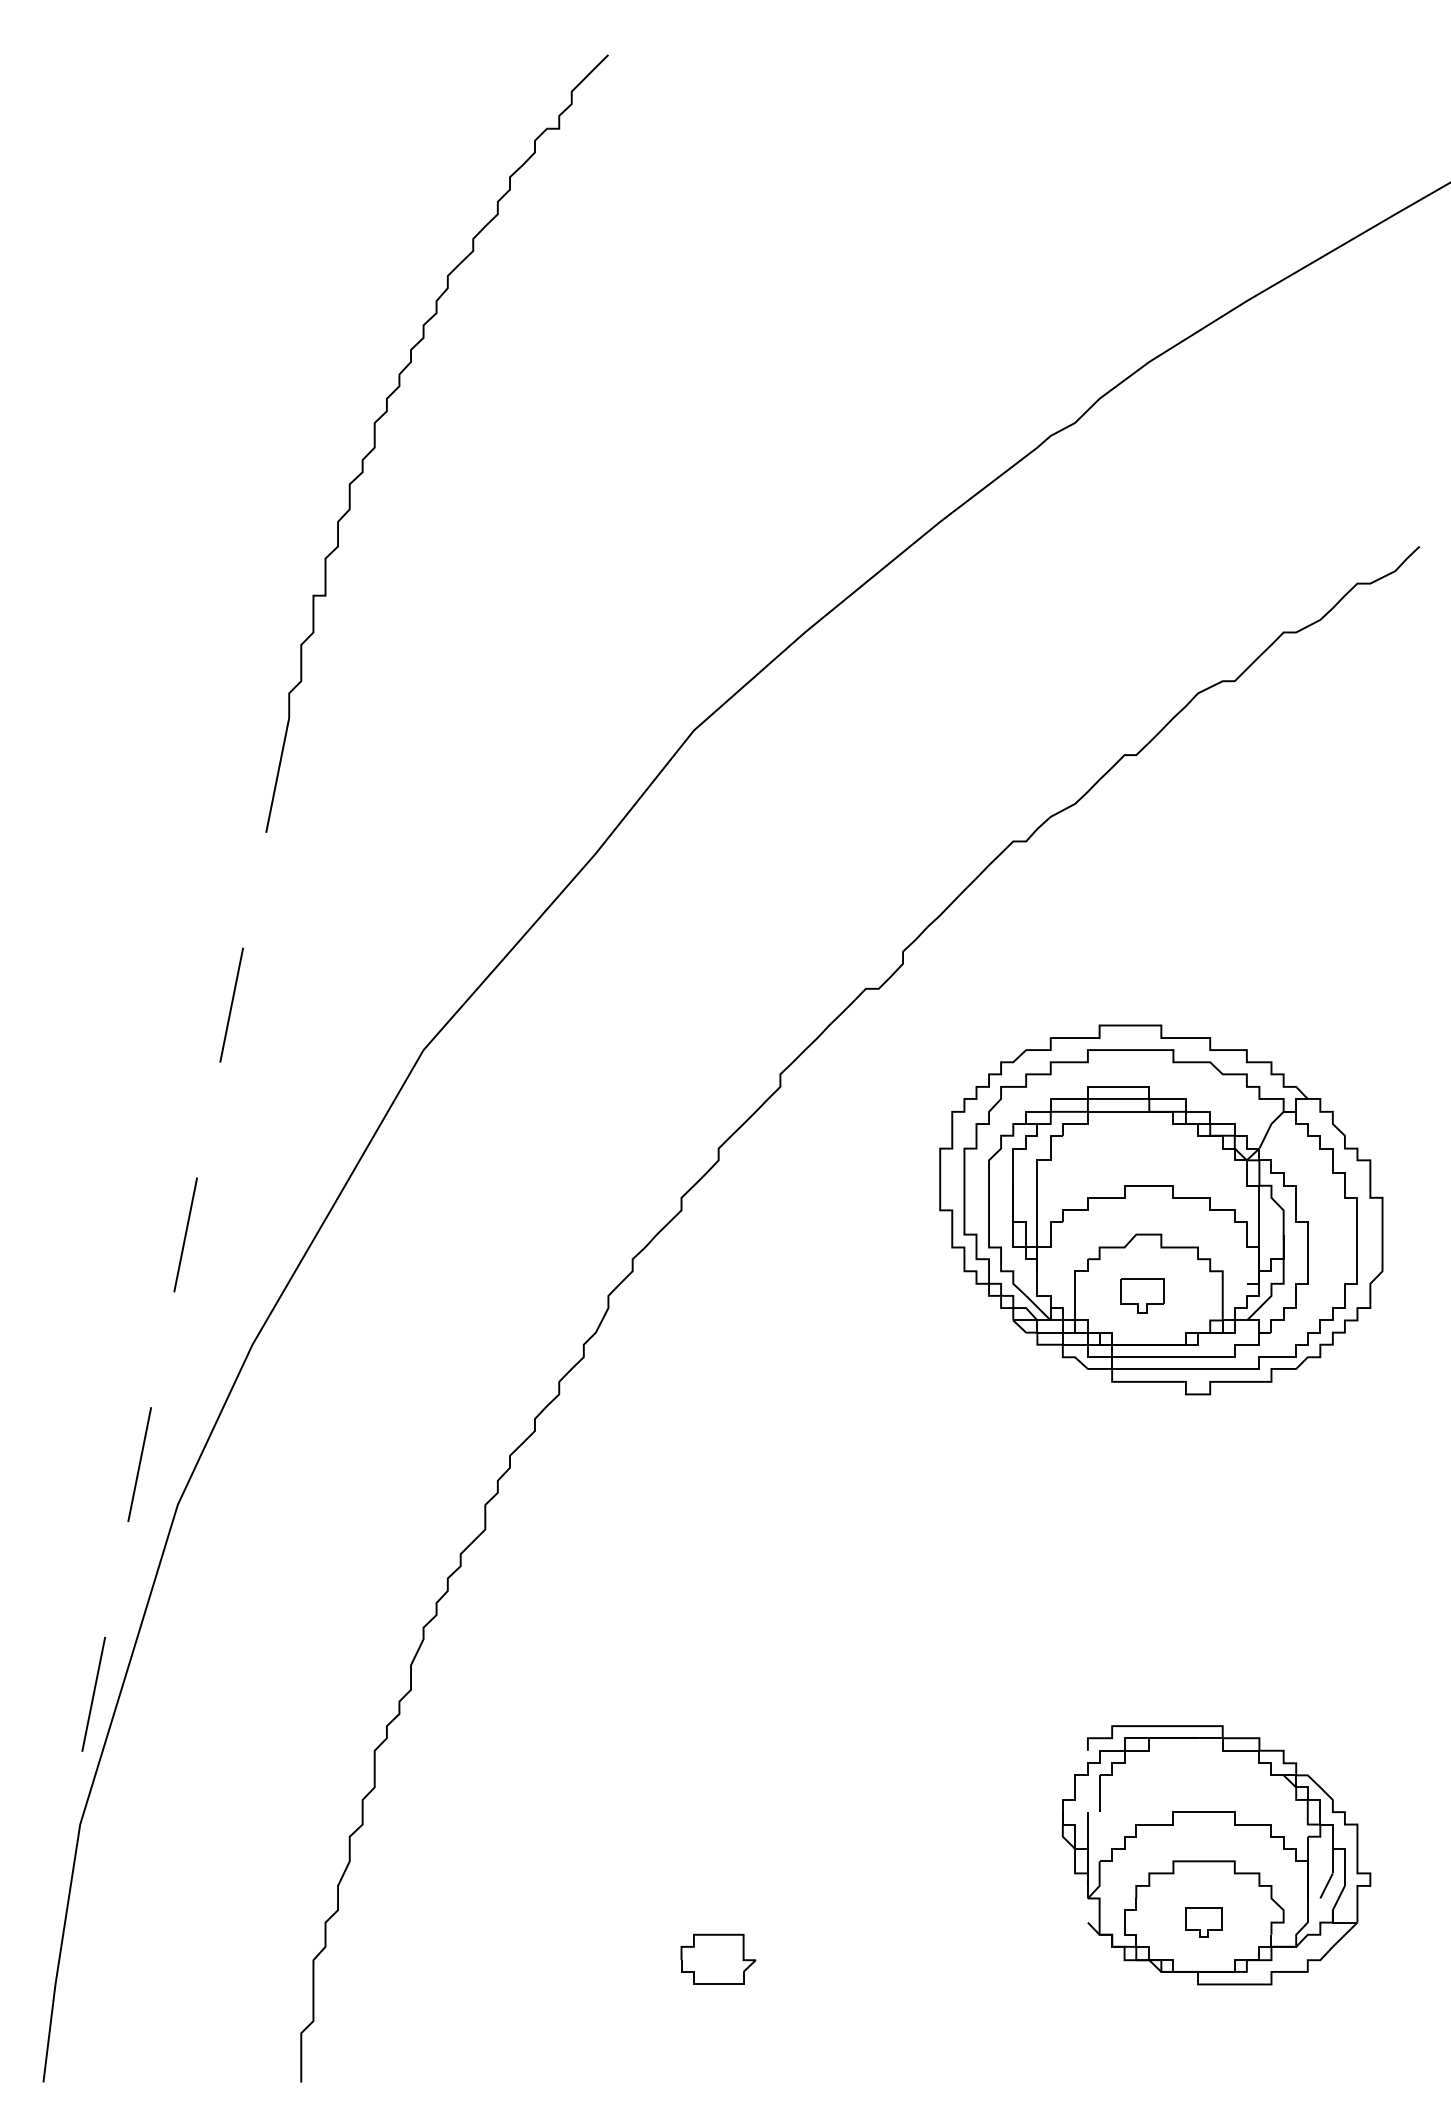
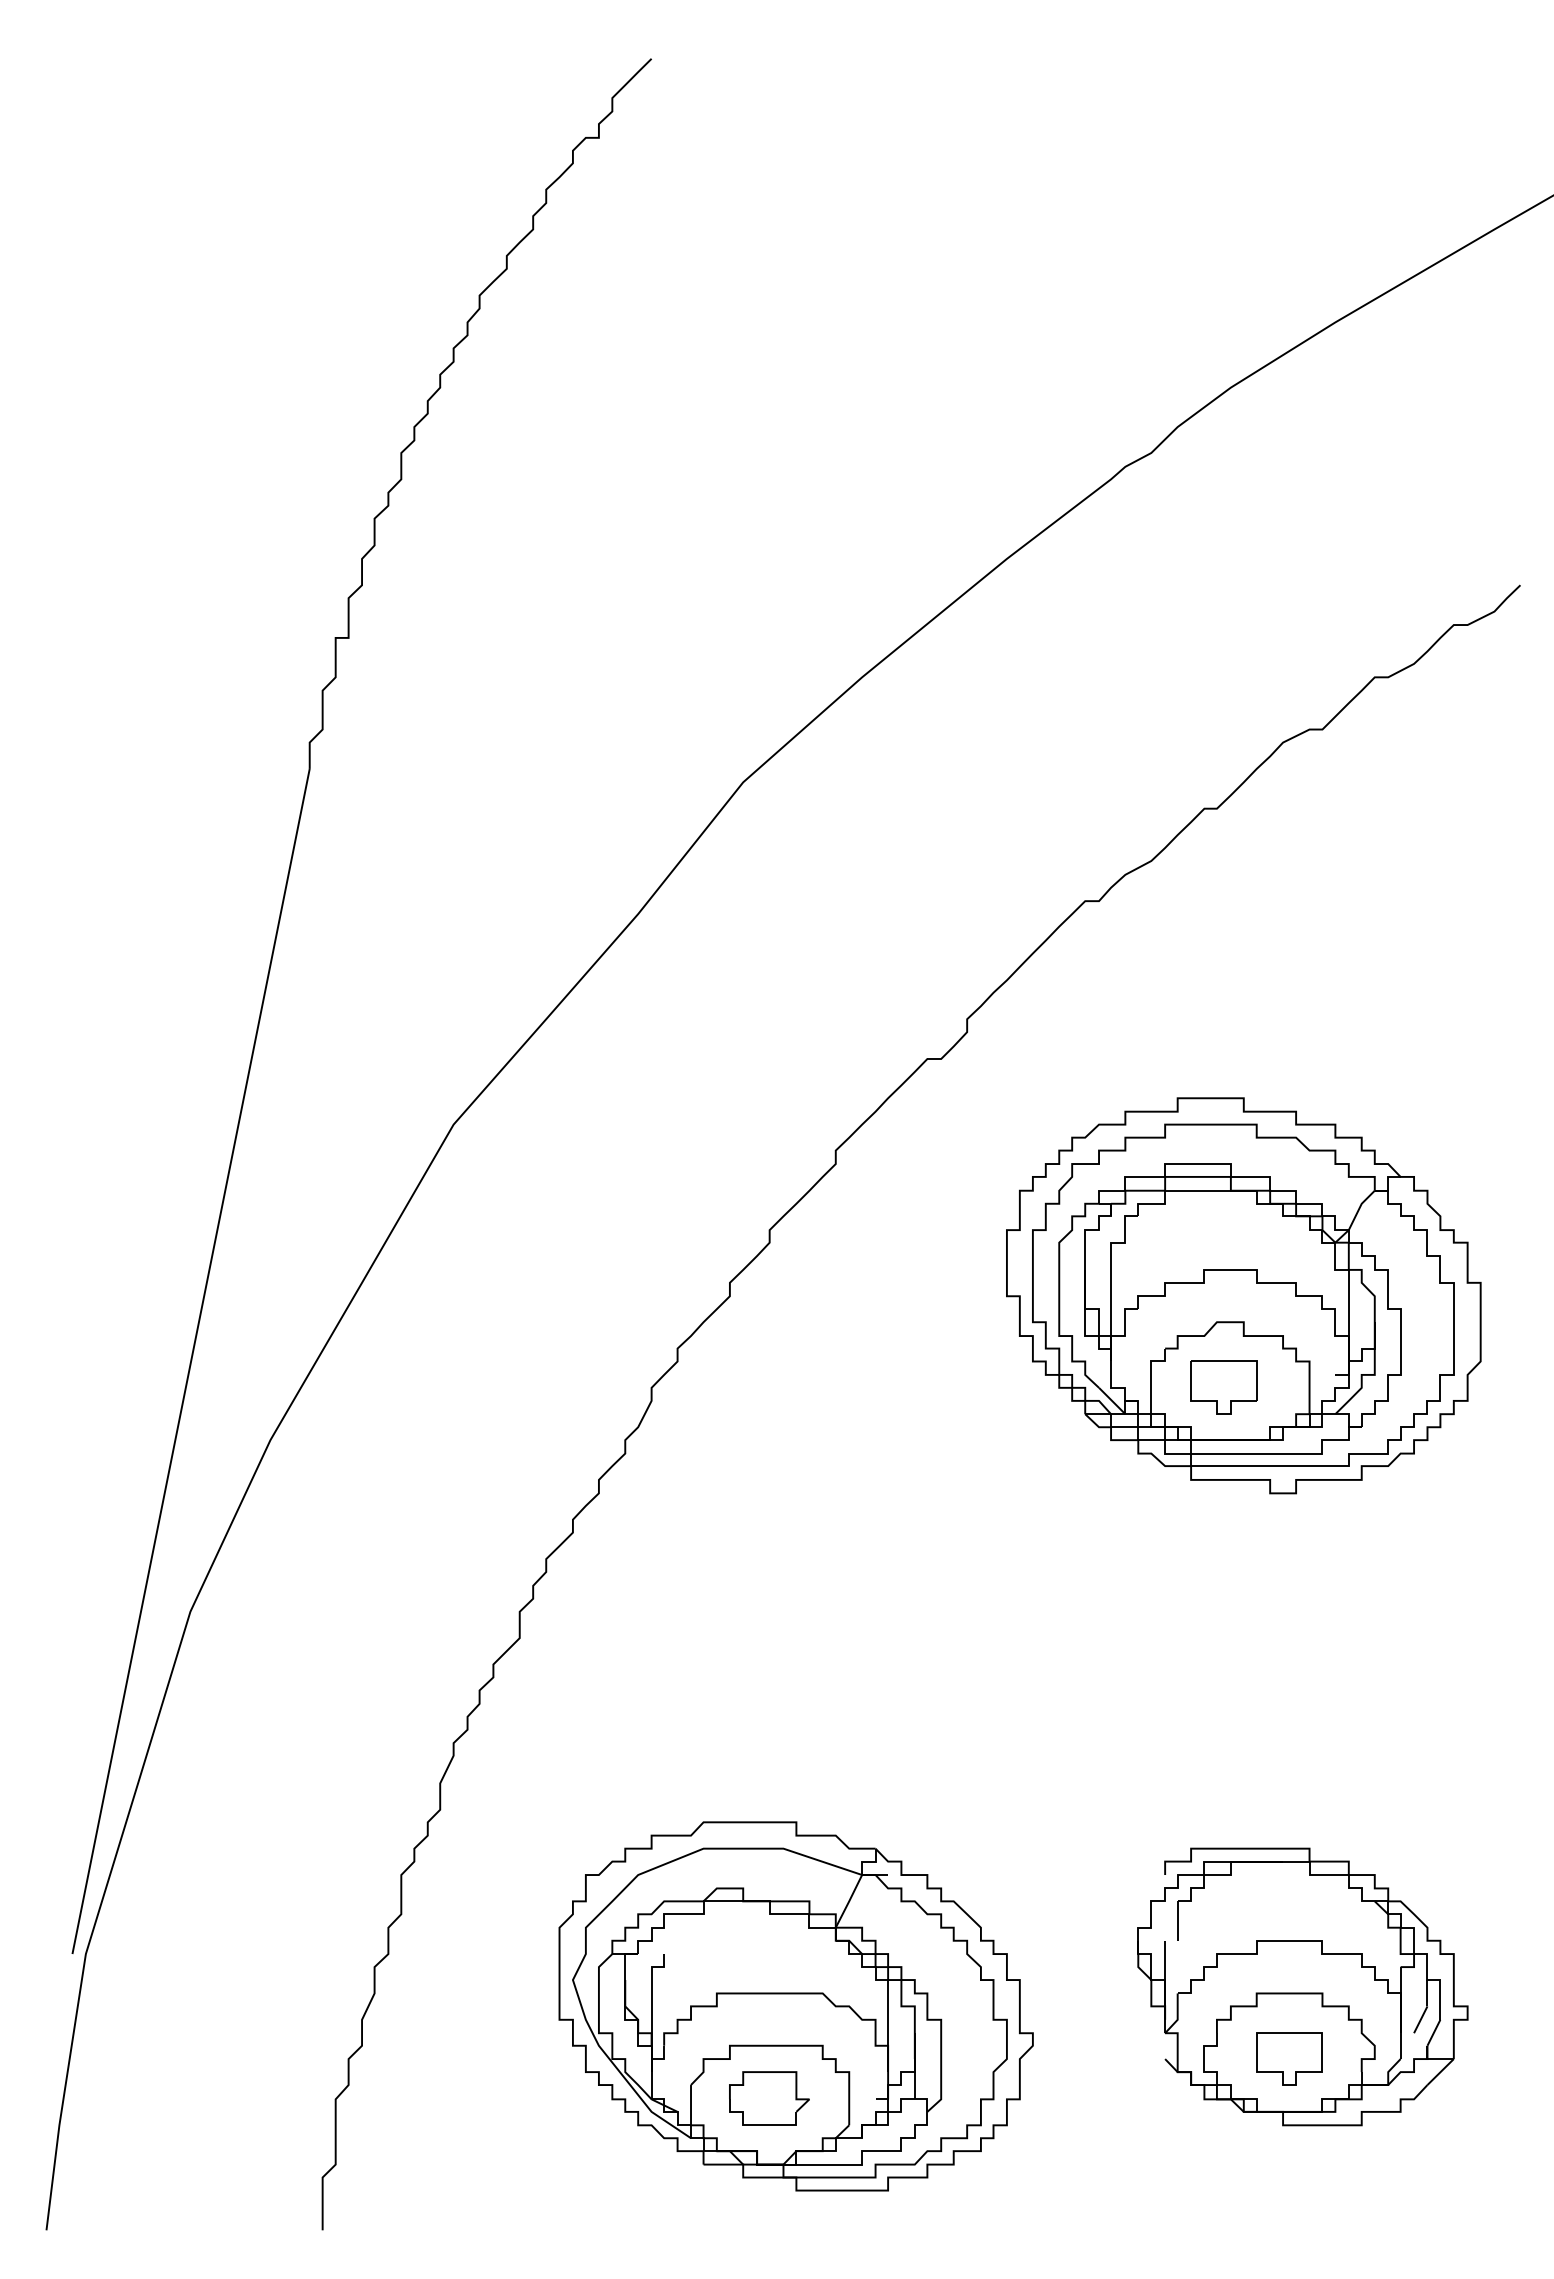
line: (178, 1271) -> (191, 1361), dashed -> solid
part: (1142, 1295) -> (1223, 1387), size x1.43
part: (742, 1873) -> (795, 2006), added
part: (1204, 1922) -> (1289, 2058), size x1.67

